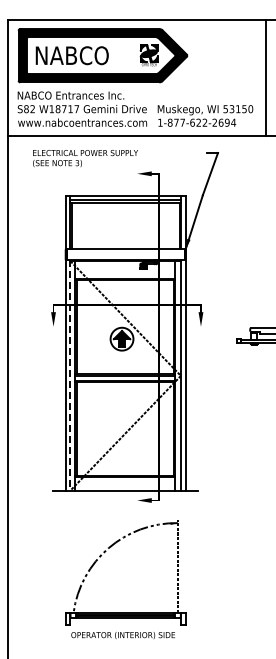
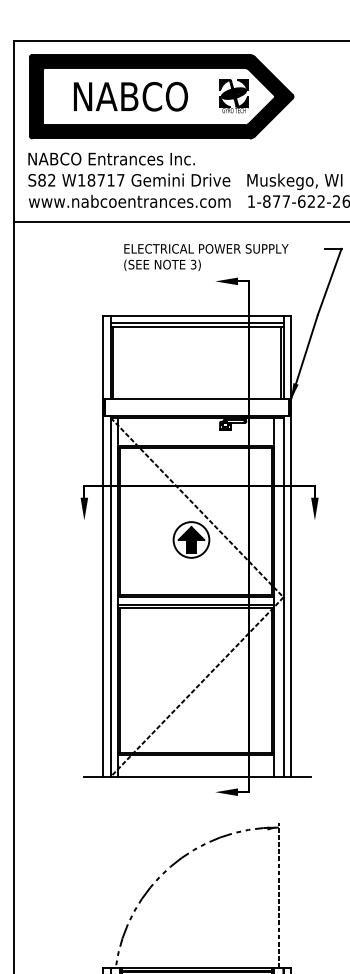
text: (71, 55) -> (129, 96), moved
text: (85, 158) -> (206, 257), moved
line: (70, 375) -> (110, 596), dashed -> solid

